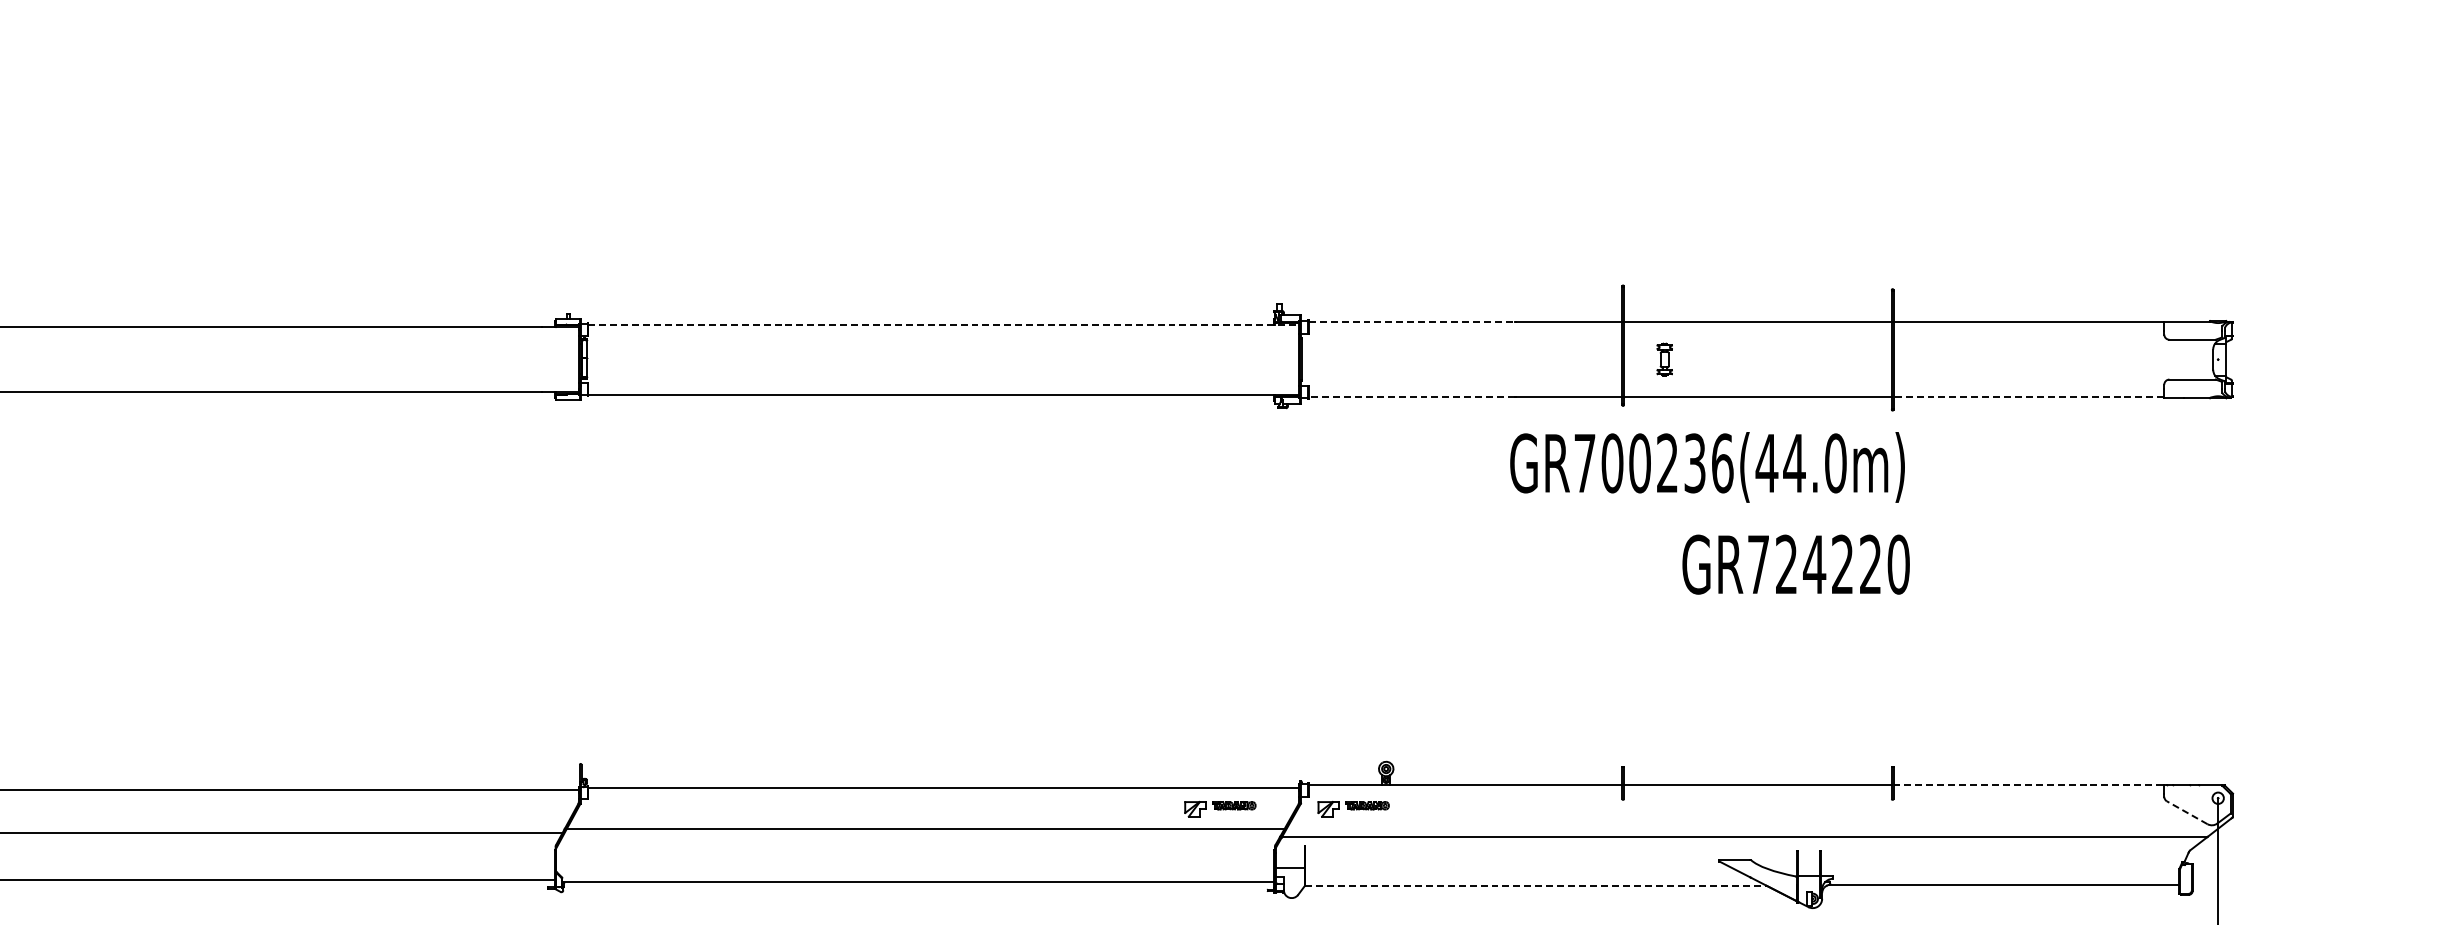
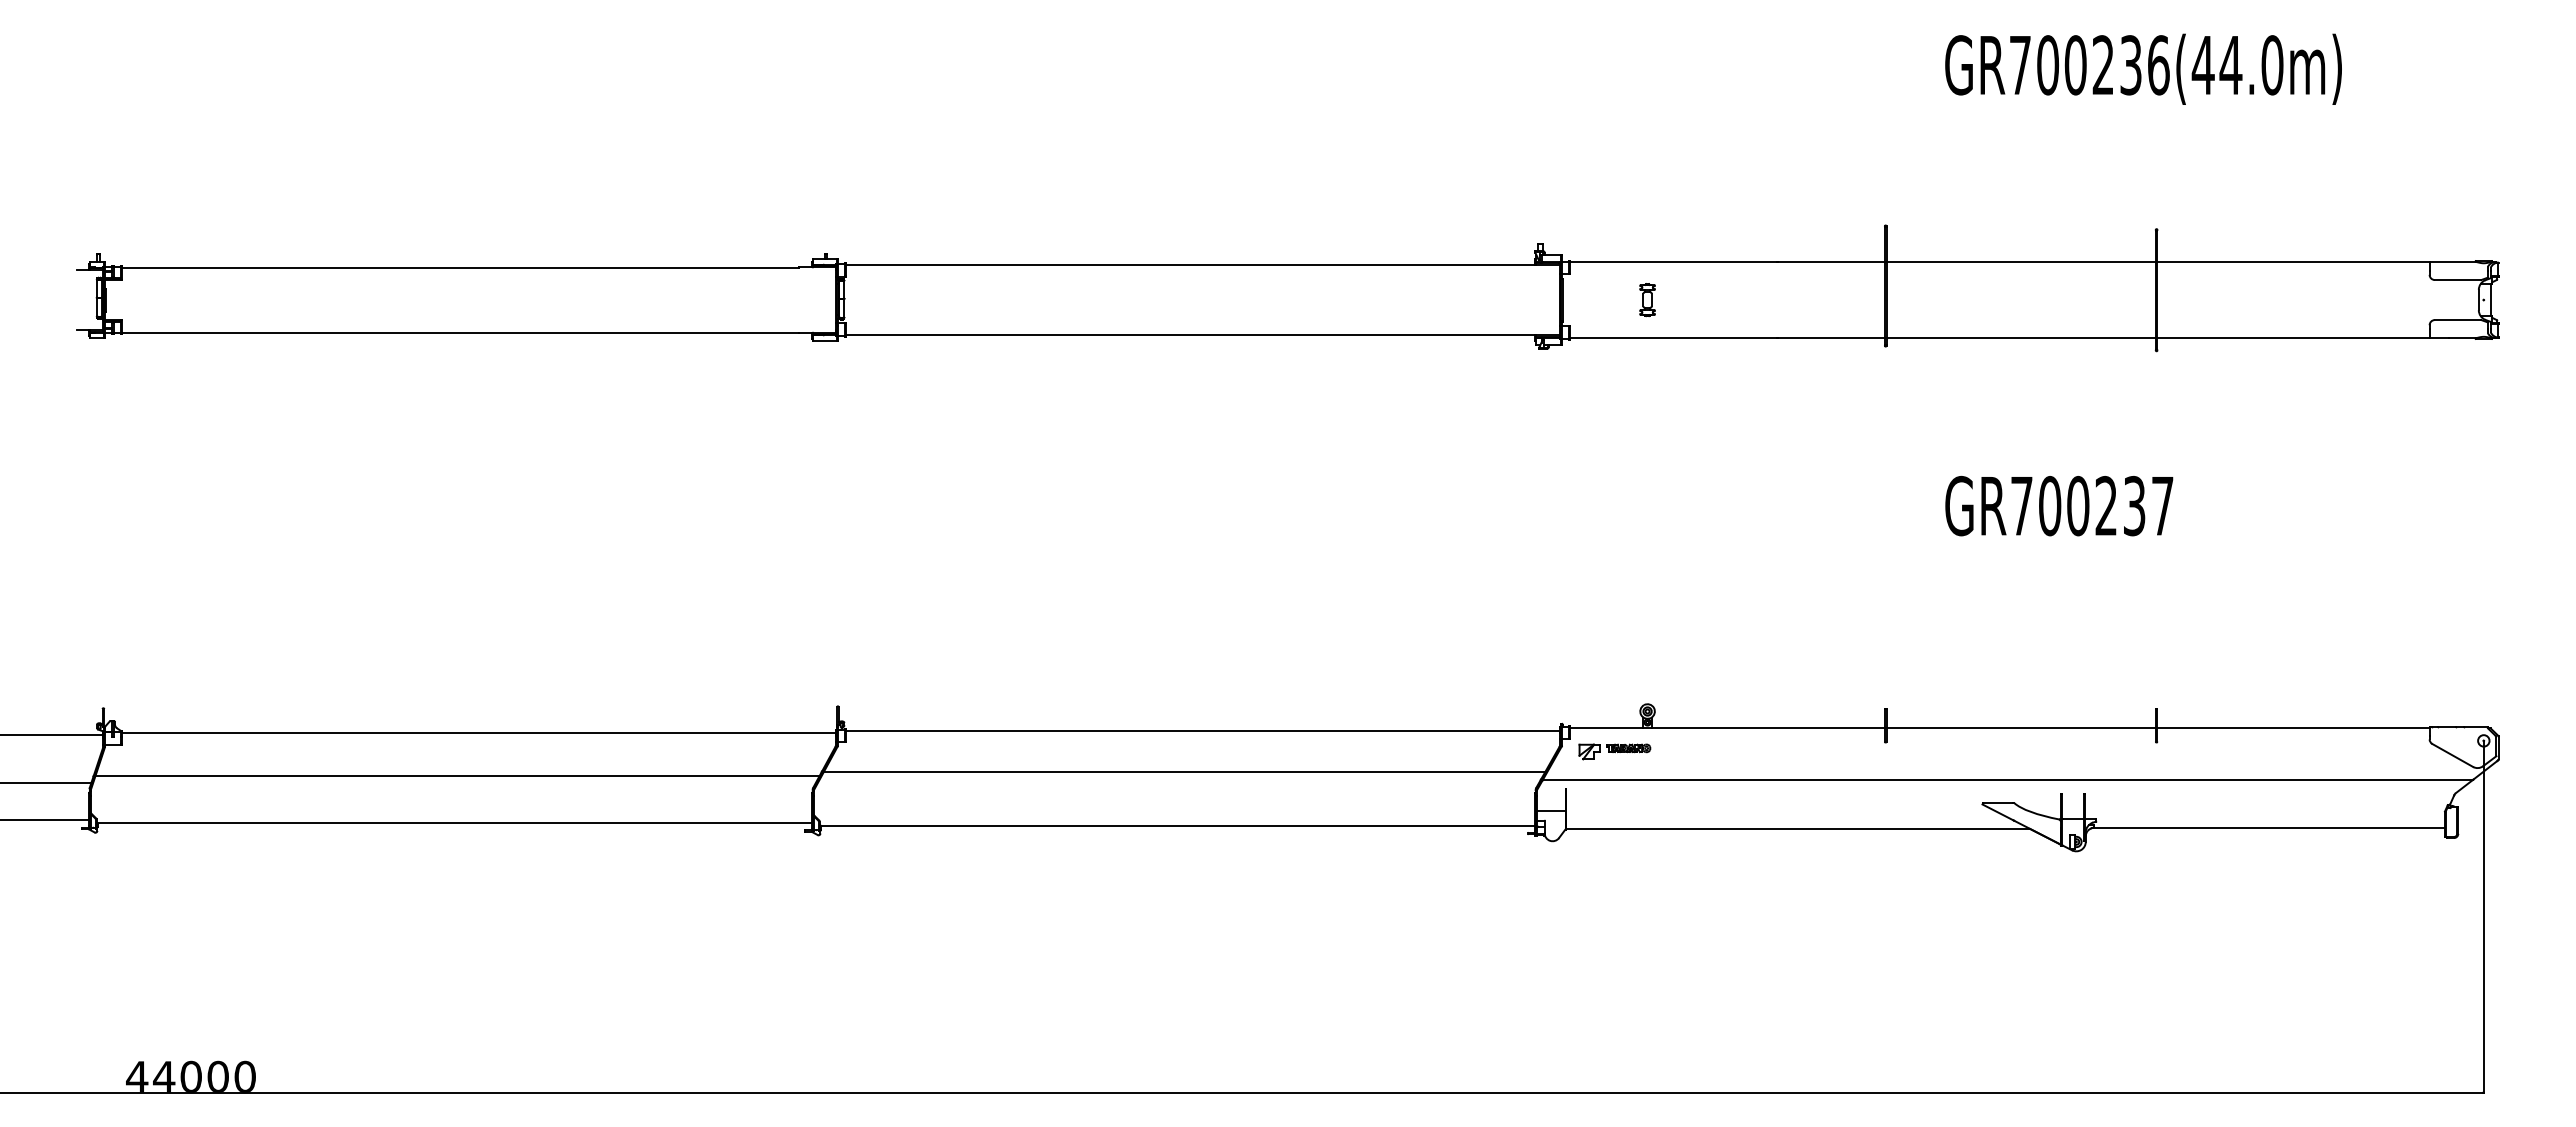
line: (1412, 322) -> (1673, 262), dashed -> solid
line: (944, 324) -> (1203, 264), dashed -> solid
part: (1664, 360) -> (1647, 300), moved
line: (1412, 396) -> (1673, 337), dashed -> solid
line: (2028, 396) -> (2293, 337), dashed -> solid
text: (1707, 466) -> (2143, 68), moved
text: (1842, 564) -> (2106, 505), GR724220 -> GR700237
line: (2029, 784) -> (2294, 727), dashed -> solid
part: (1219, 808) -> (1480, 751), removed
line: (2187, 812) -> (2452, 755), dashed -> solid
line: (1536, 885) -> (1798, 828), dashed -> solid

